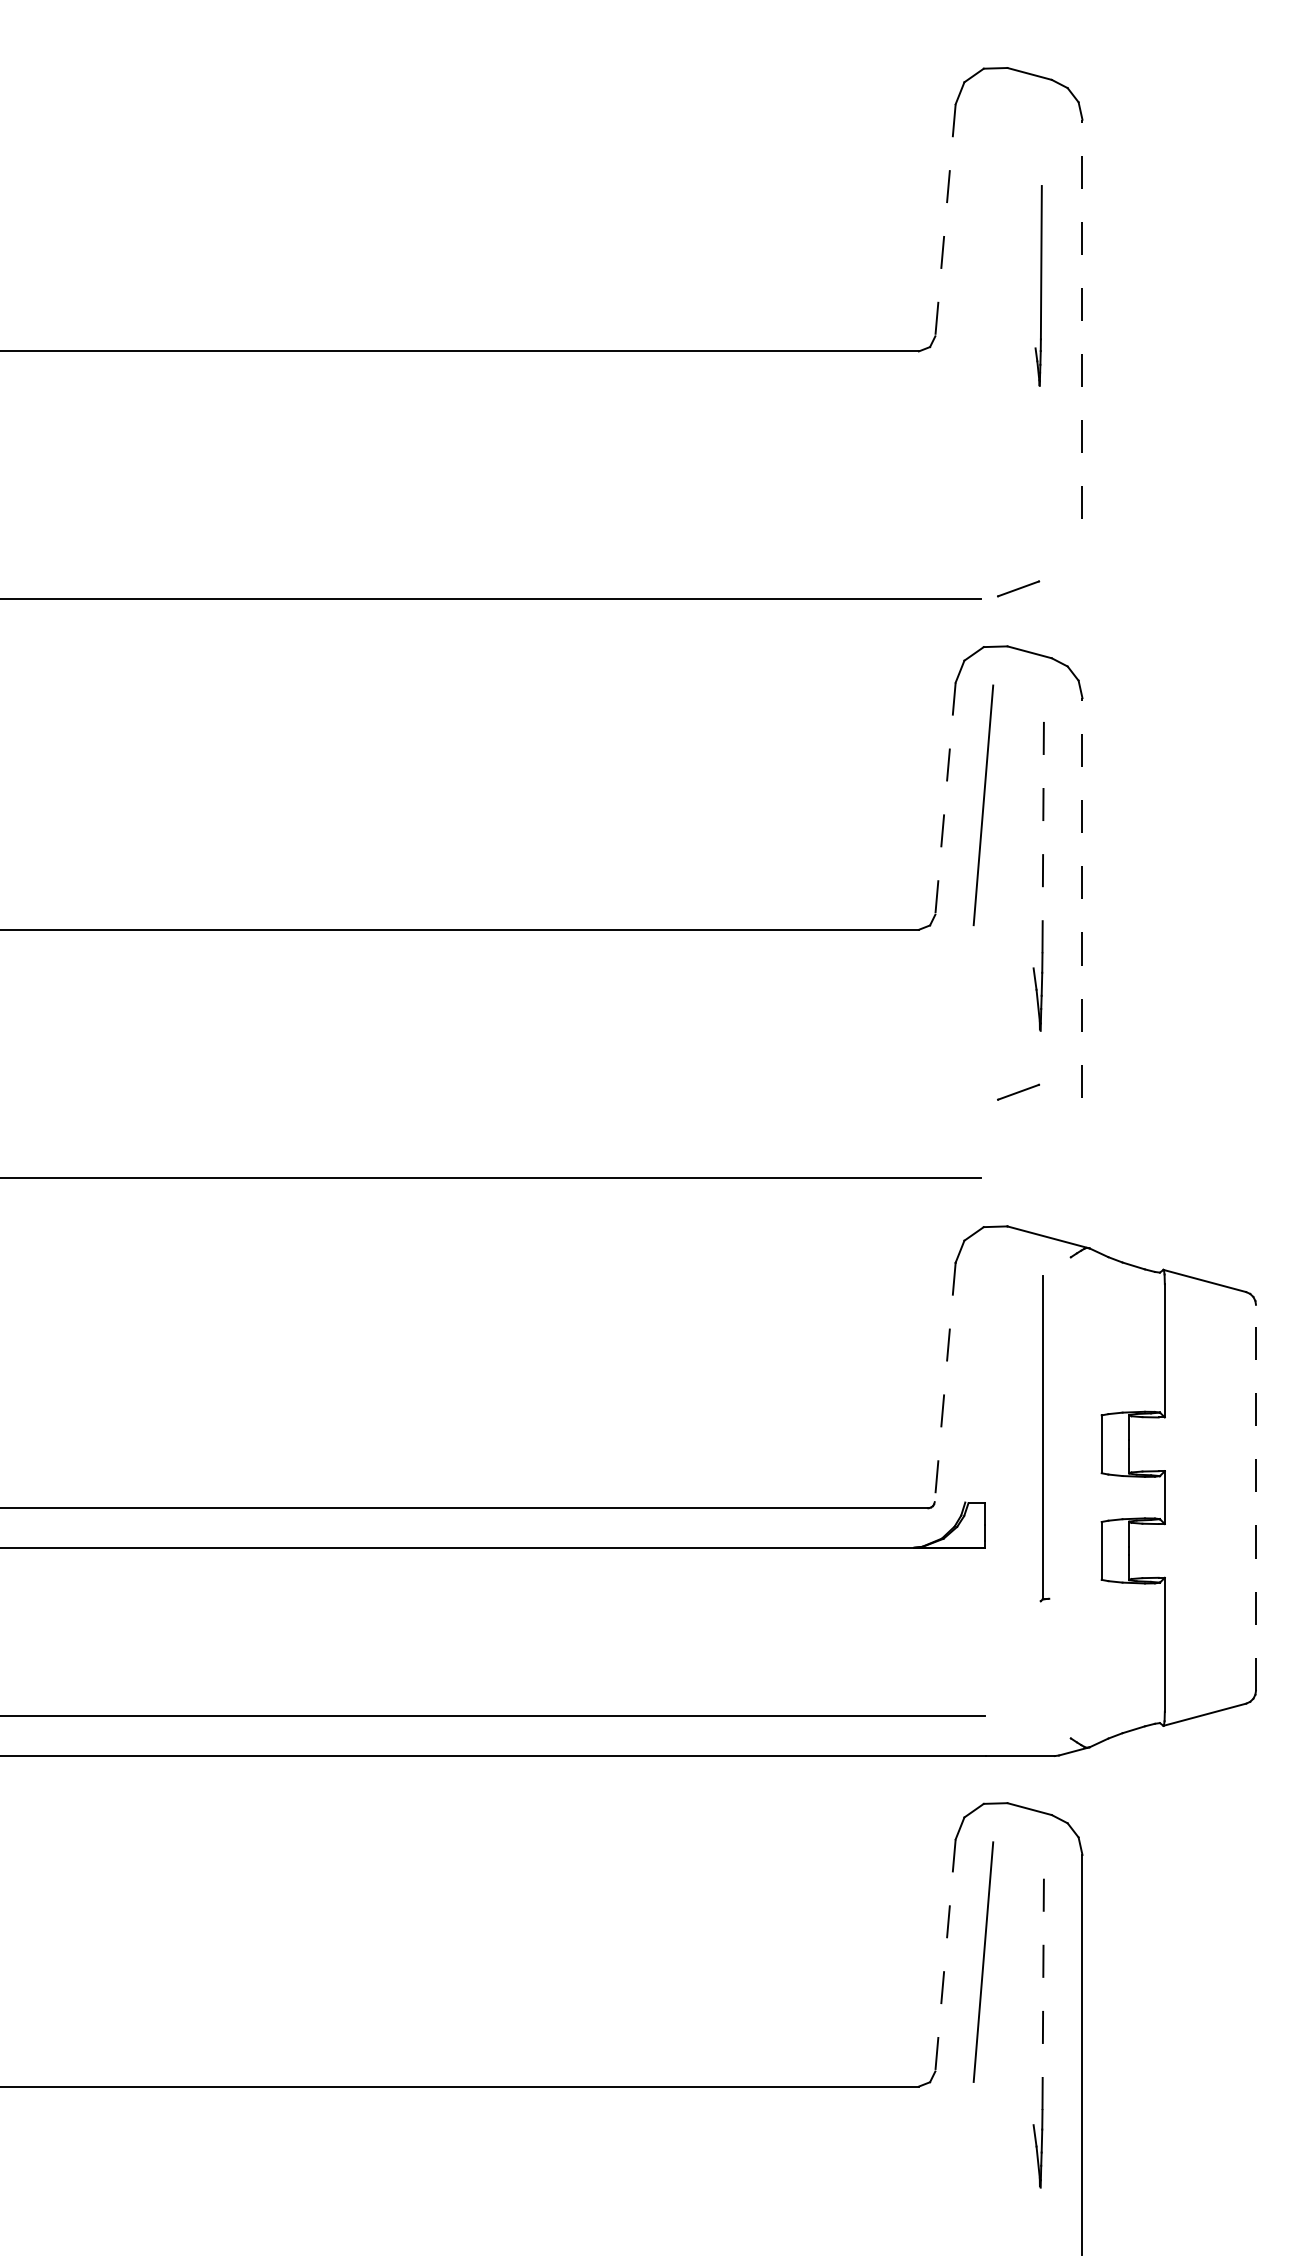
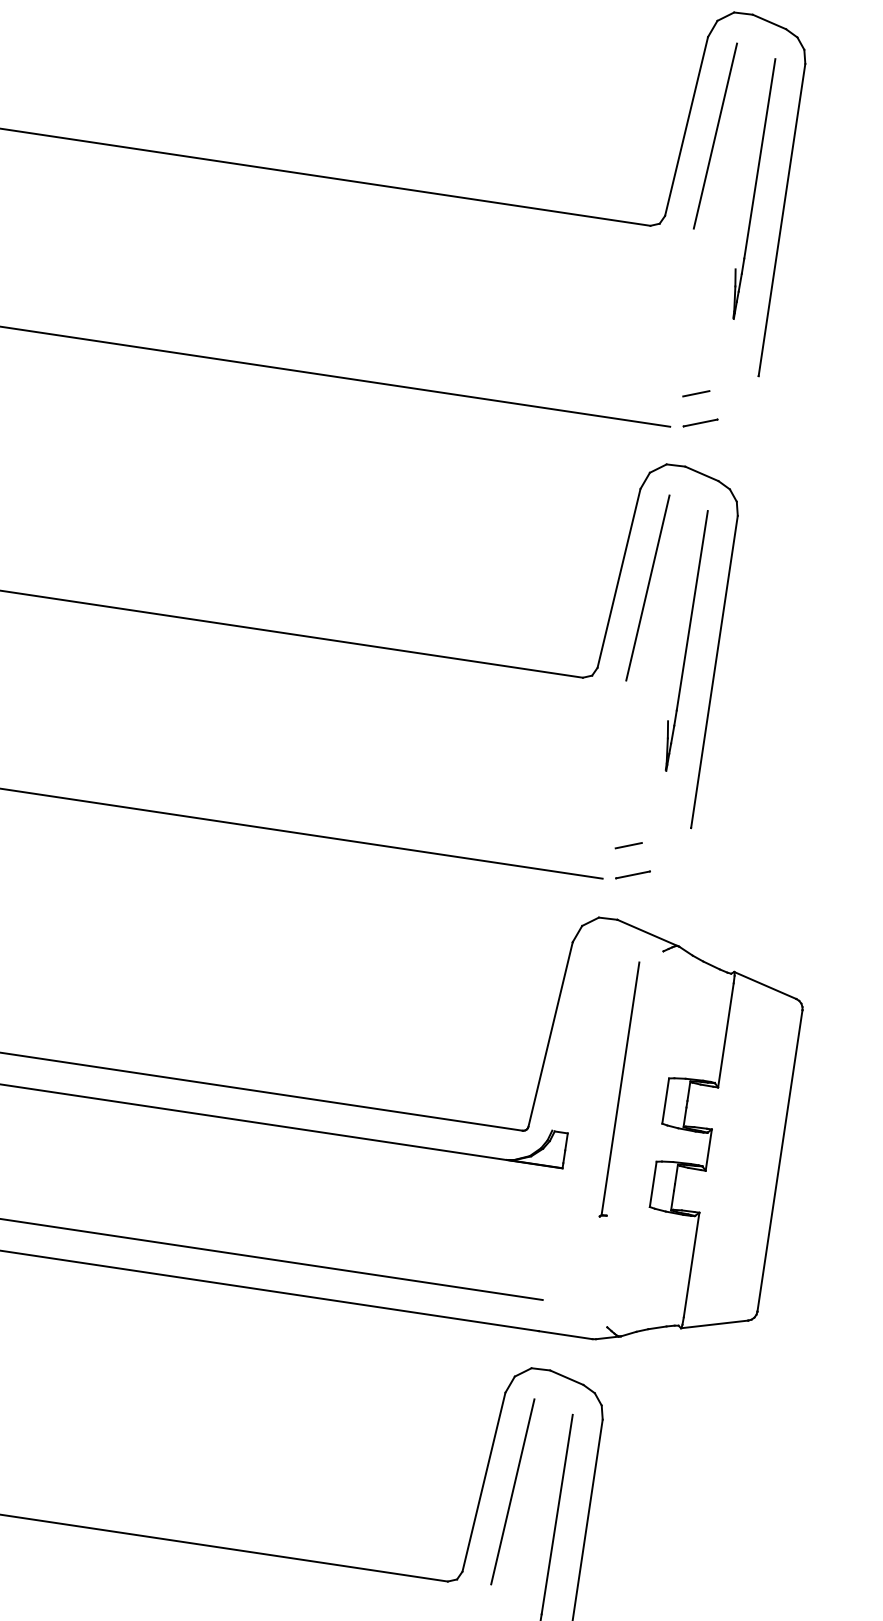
line: (945, 220) -> (686, 126), dashed -> solid
line: (983, 226) -> (715, 135), added
part: (1038, 285) -> (751, 188), size x1.67
line: (1082, 319) -> (782, 219), dashed -> solid
line: (1007, 552) -> (696, 393), added
line: (945, 799) -> (618, 579), dashed -> solid
line: (1043, 825) -> (692, 610), dashed -> solid
line: (1082, 897) -> (714, 671), dashed -> solid
line: (1018, 1091) -> (633, 874), moved
line: (1007, 1131) -> (628, 845), added
line: (945, 1382) -> (550, 1034), dashed -> solid
line: (1255, 1497) -> (779, 1160), dashed -> solid
line: (945, 1955) -> (483, 1482), dashed -> solid
line: (1043, 1982) -> (557, 1514), dashed -> solid

